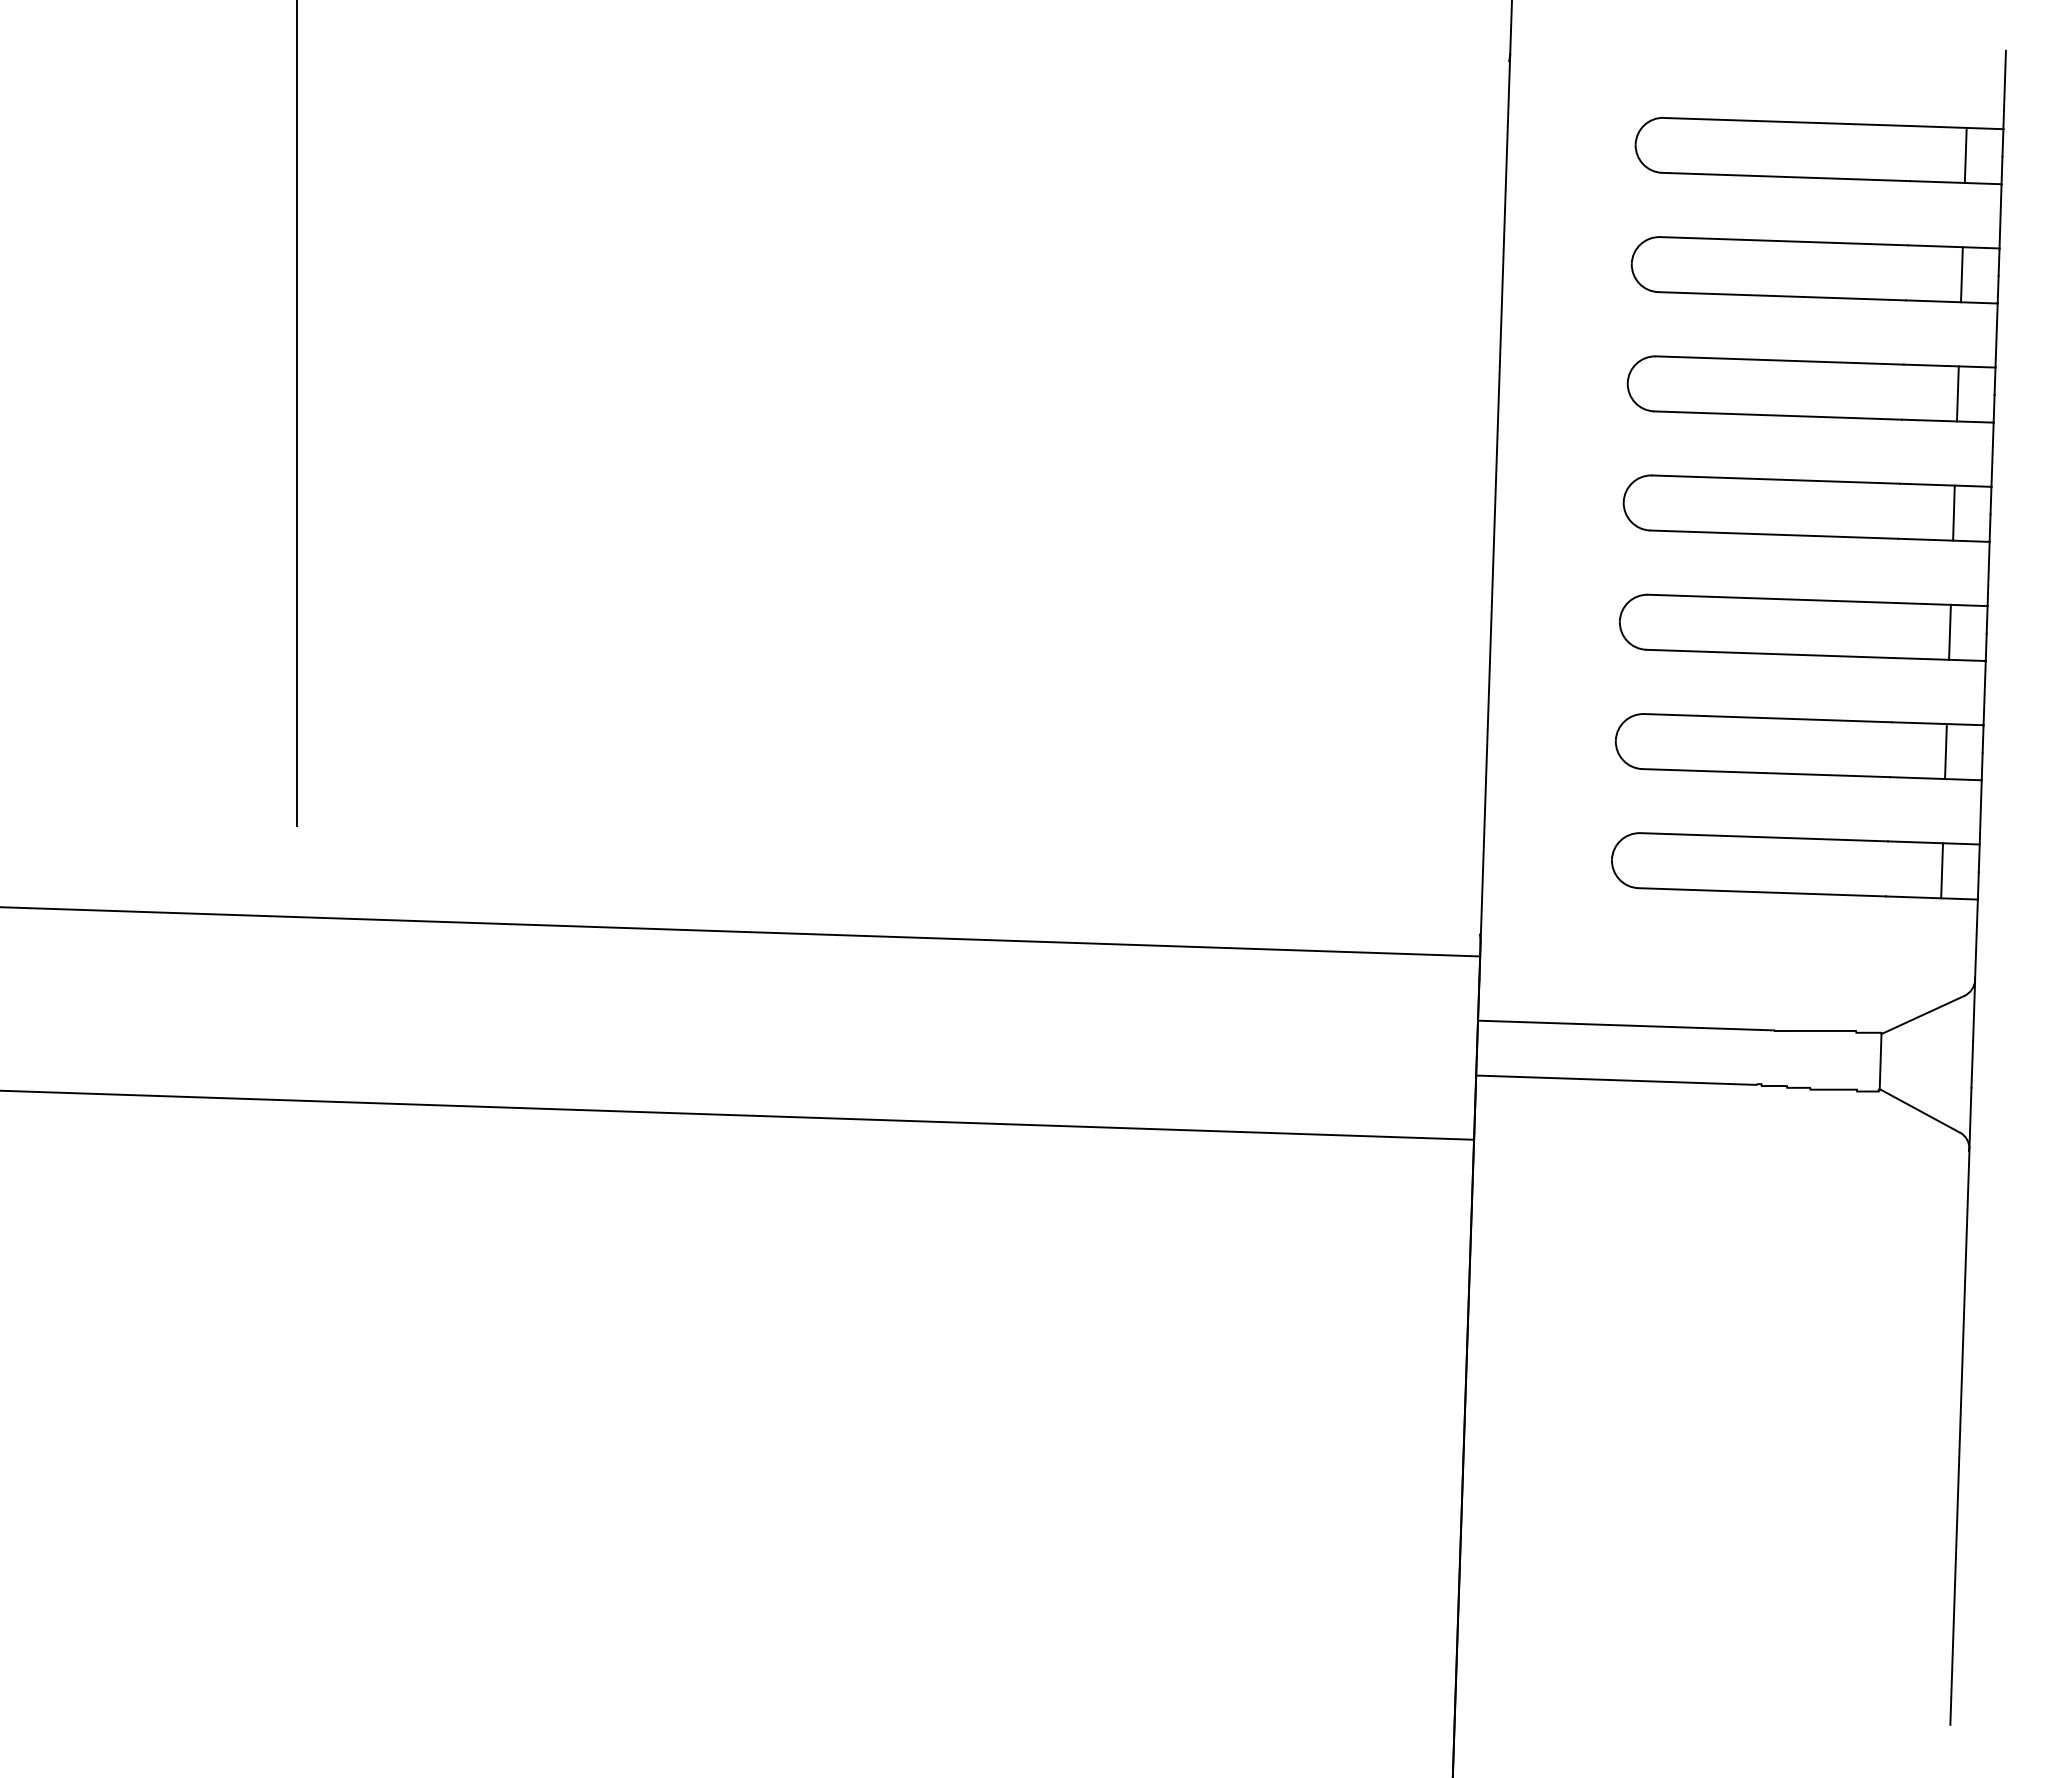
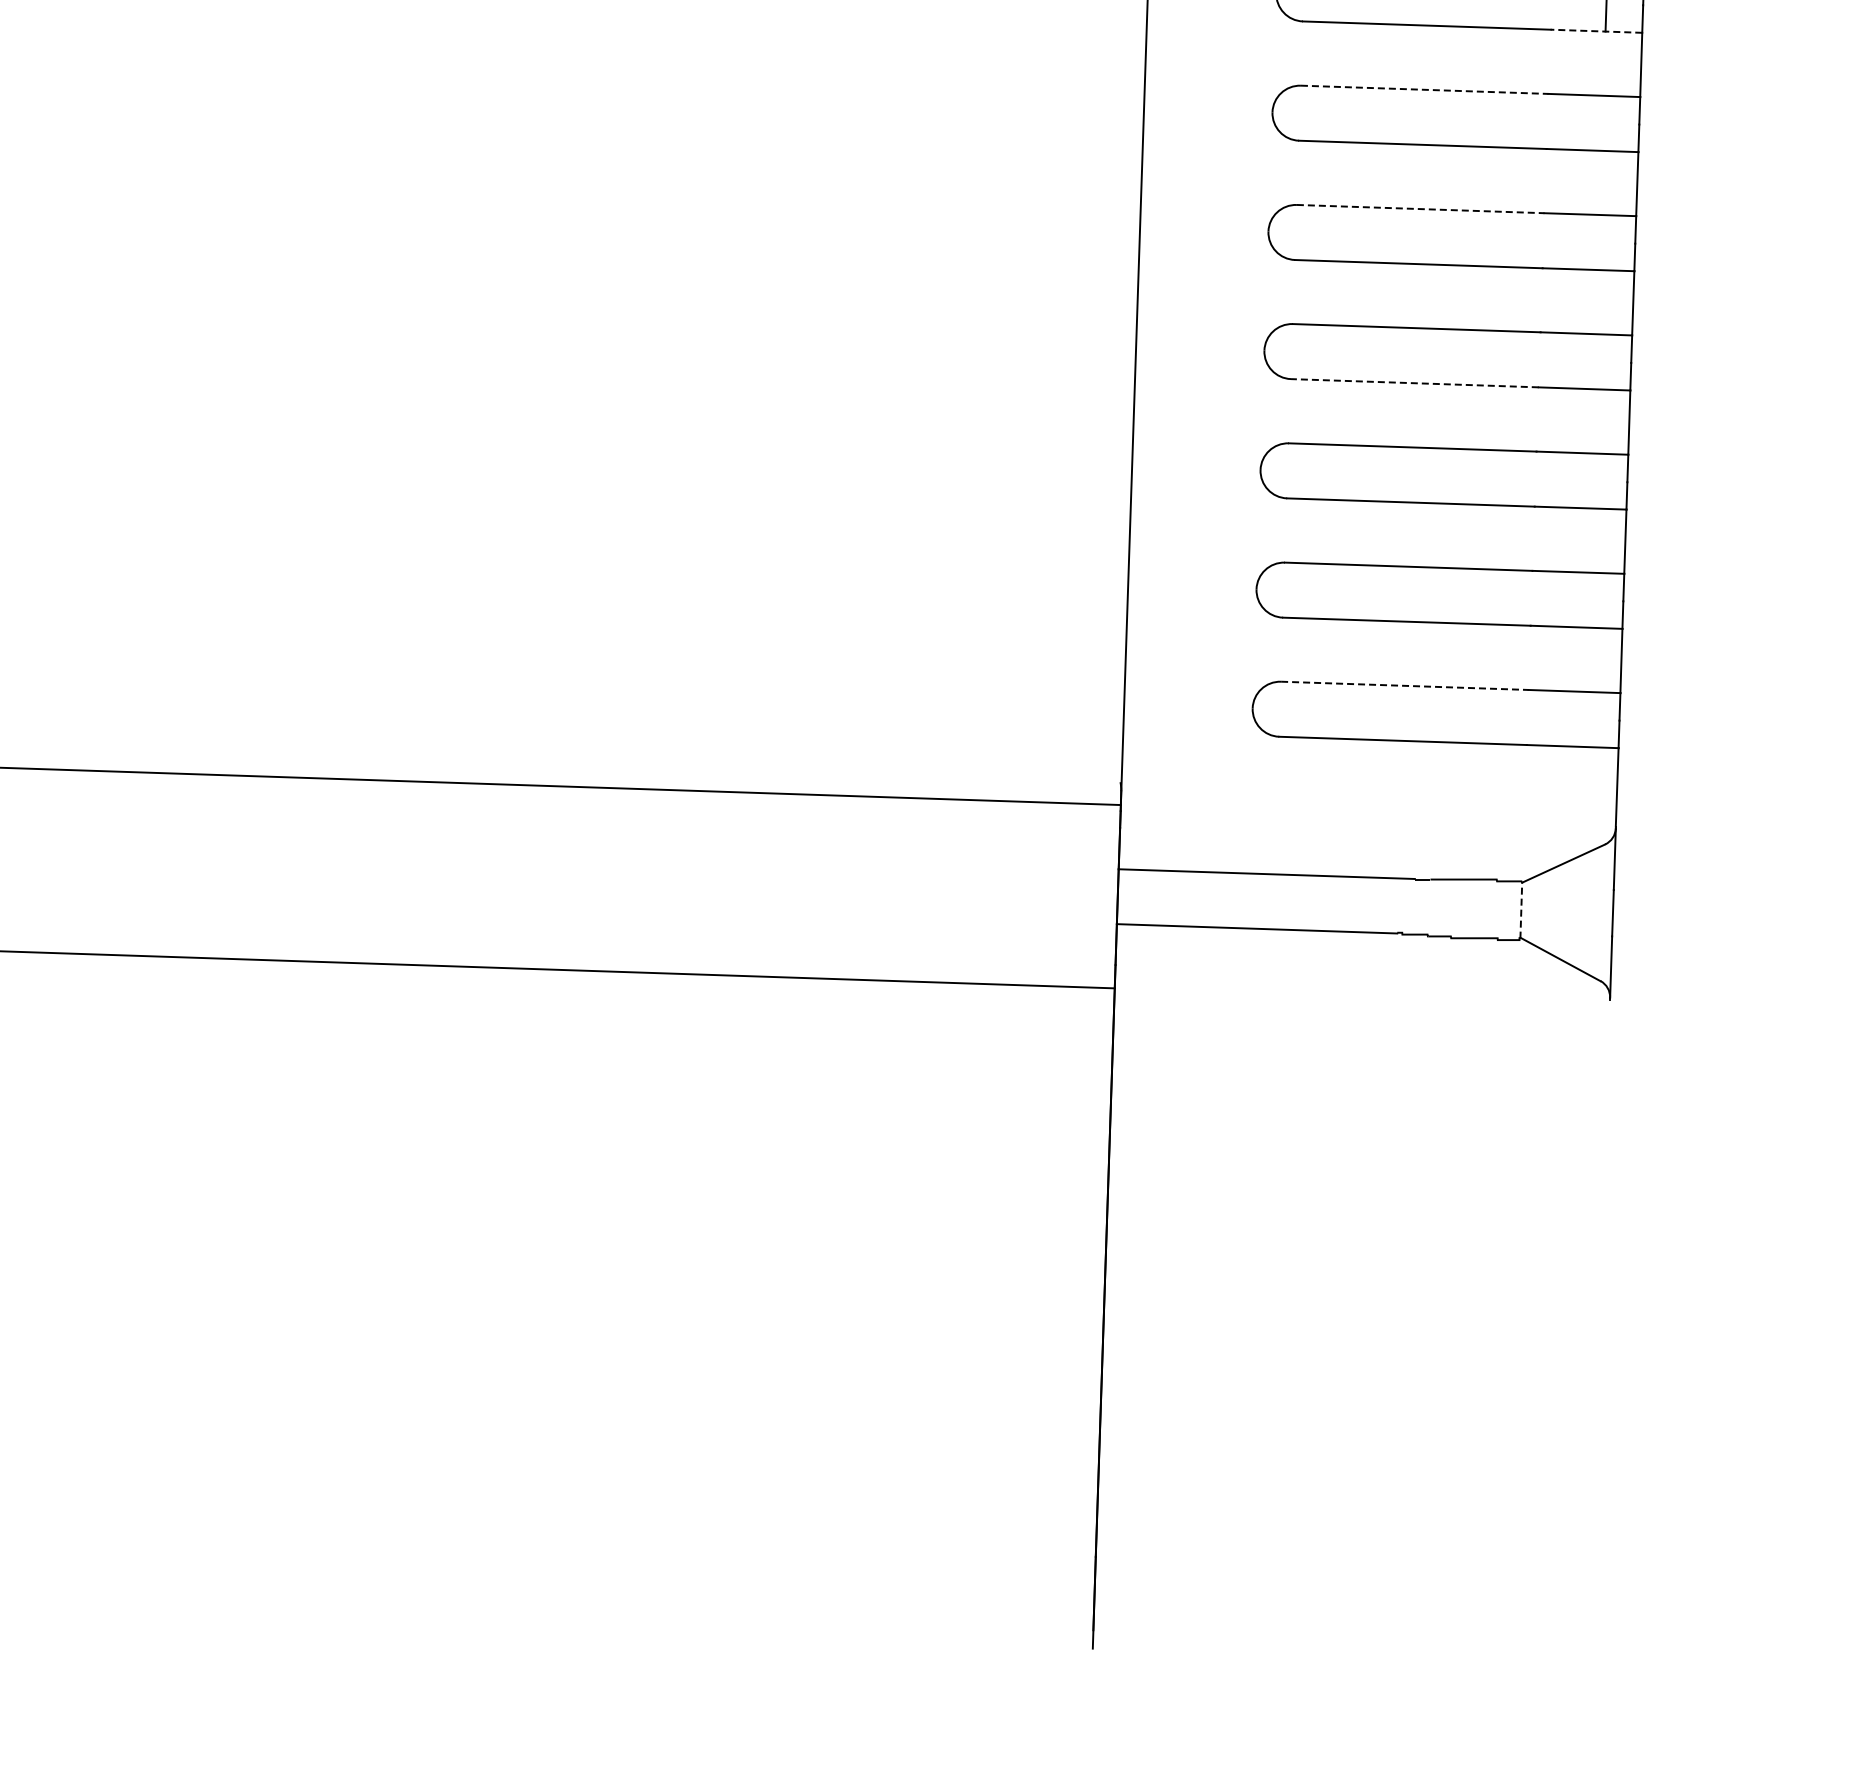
line: (1955, 182) -> (1596, 31), solid -> dashed
line: (1784, 241) -> (1425, 90), solid -> dashed
line: (1961, 274) -> (1602, 123), removed
line: (1779, 360) -> (1420, 209), solid -> dashed
line: (1957, 393) -> (1598, 242), removed
line: (1953, 512) -> (1594, 361), removed
line: (1774, 534) -> (1415, 383), solid -> dashed
line: (1949, 631) -> (1590, 480), removed
line: (1945, 751) -> (1586, 600), removed
line: (1764, 837) -> (1405, 686), solid -> dashed
line: (1942, 870) -> (1583, 719), removed
line: (1880, 1061) -> (1521, 910), solid -> dashed
line: (1959, 1437) -> (1600, 1286), removed

